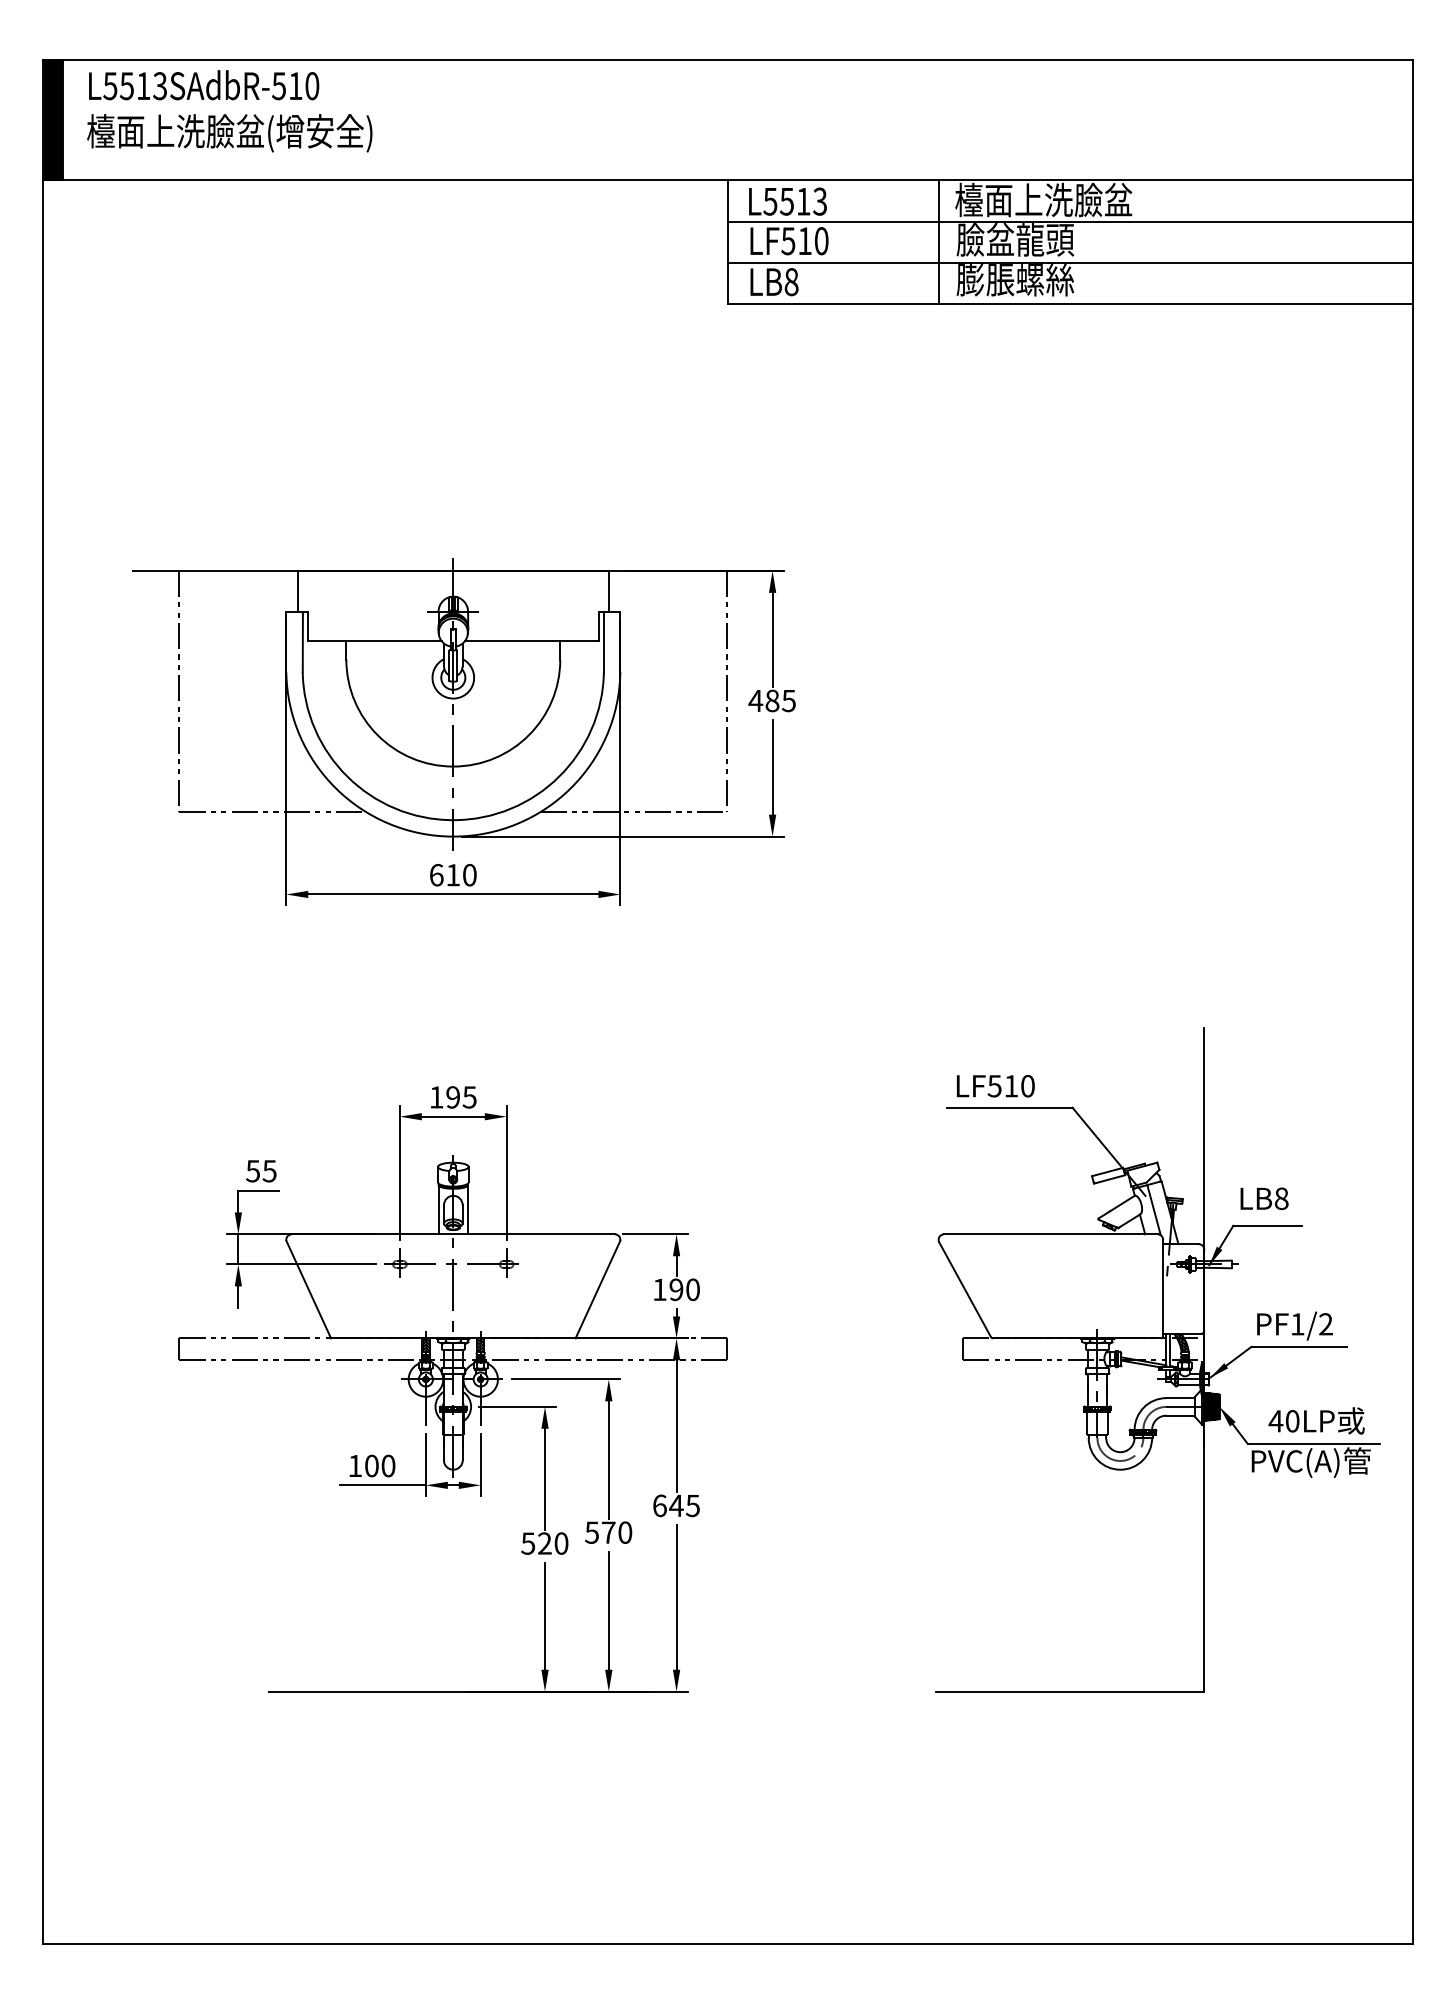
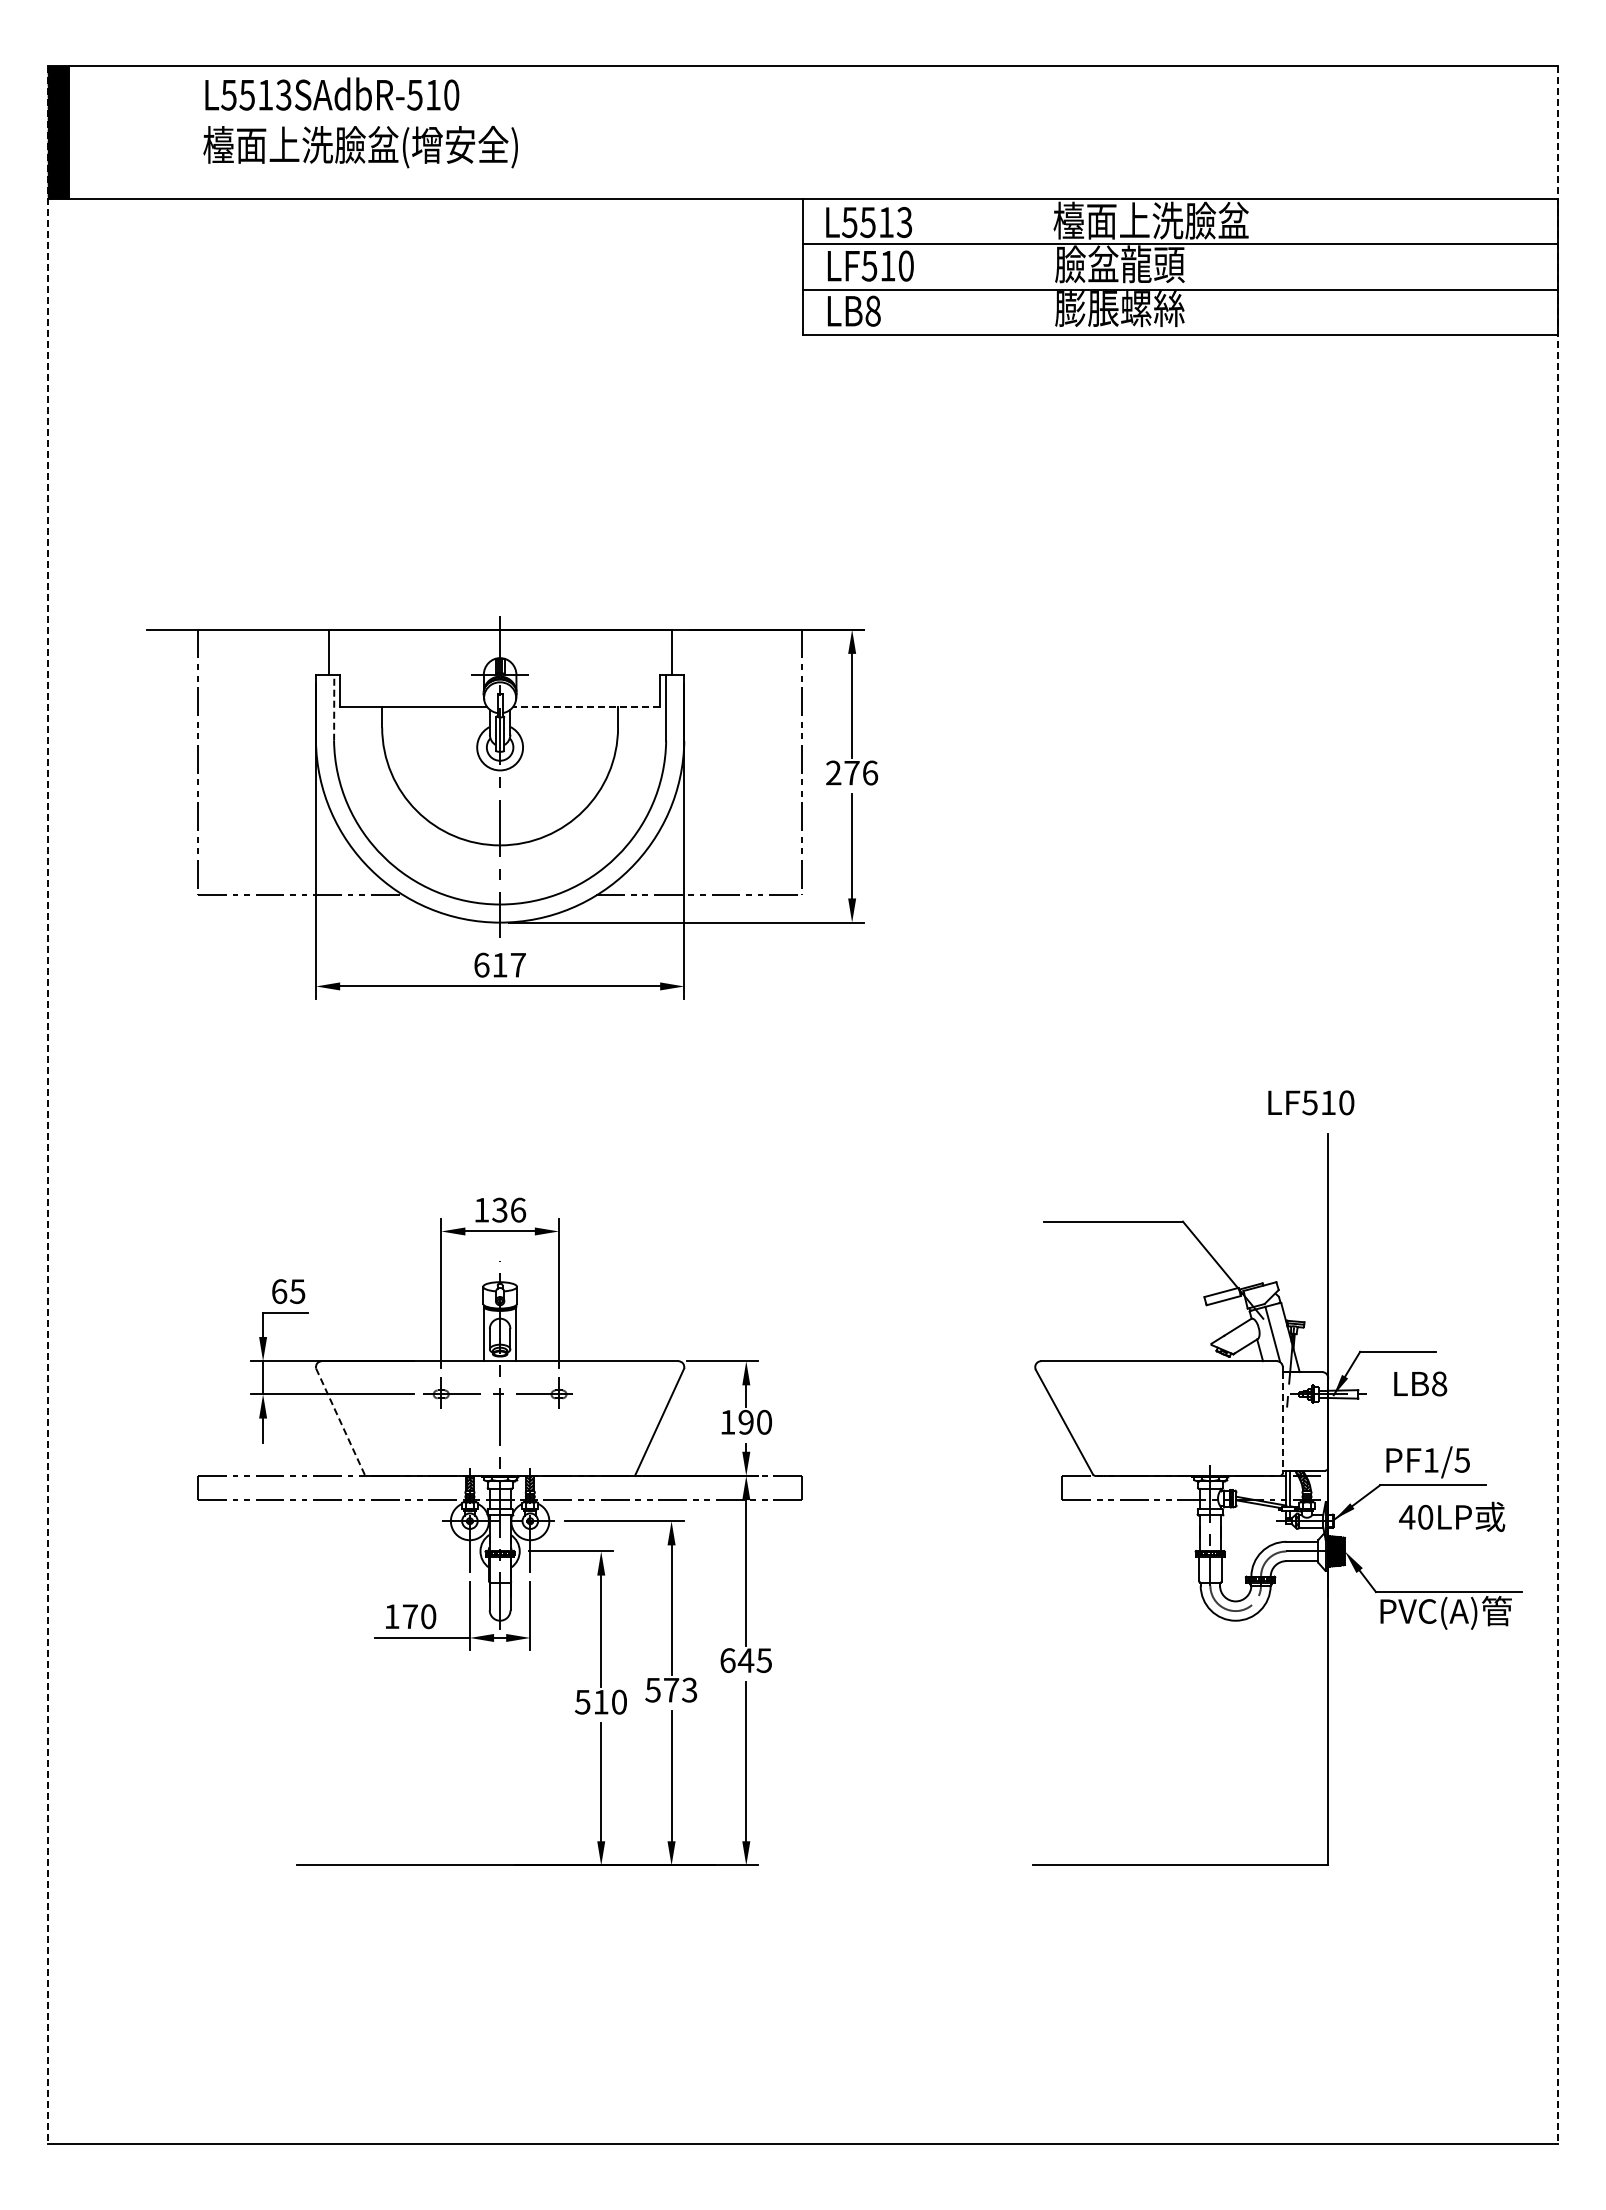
text: (229, 110) -> (360, 122), moved
line: (938, 242) -> (1035, 267), removed
line: (303, 641) -> (334, 707), solid -> dashed
line: (531, 641) -> (586, 707), solid -> dashed
text: (771, 700) -> (851, 772), 485 -> 276
text: (469, 874) -> (517, 964), 610 -> 617
line: (43, 1002) -> (48, 1105), solid -> dashed
line: (1412, 1002) -> (1557, 1105), solid -> dashed
text: (995, 1085) -> (1311, 1102), moved
text: (461, 1096) -> (509, 1209), 195 -> 136
text: (253, 1171) -> (279, 1291), 55 -> 65
text: (1264, 1198) -> (1420, 1383), moved
line: (308, 1289) -> (340, 1422), solid -> dashed
line: (1162, 1289) -> (1282, 1422), solid -> dashed
text: (1325, 1324) -> (1461, 1460), PF1/2 -> PF1/5
text: (1317, 1420) -> (1452, 1516), moved
text: (372, 1465) -> (410, 1616), 100 -> 170
text: (625, 1532) -> (689, 1689), 570 -> 573
text: (544, 1542) -> (600, 1701), 520 -> 510

